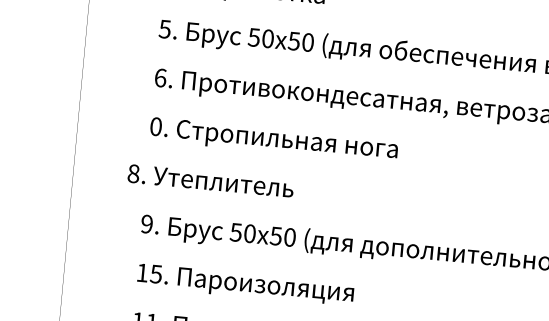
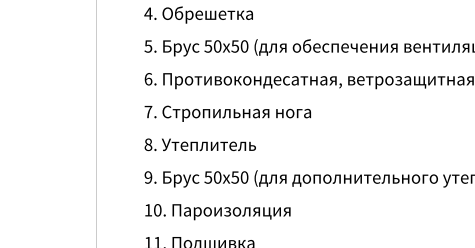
text: (156, 125) -> (148, 111), 0. -> 7.
text: (209, 180) -> (199, 144), moved
text: (155, 274) -> (157, 210), 15. -> 10.

